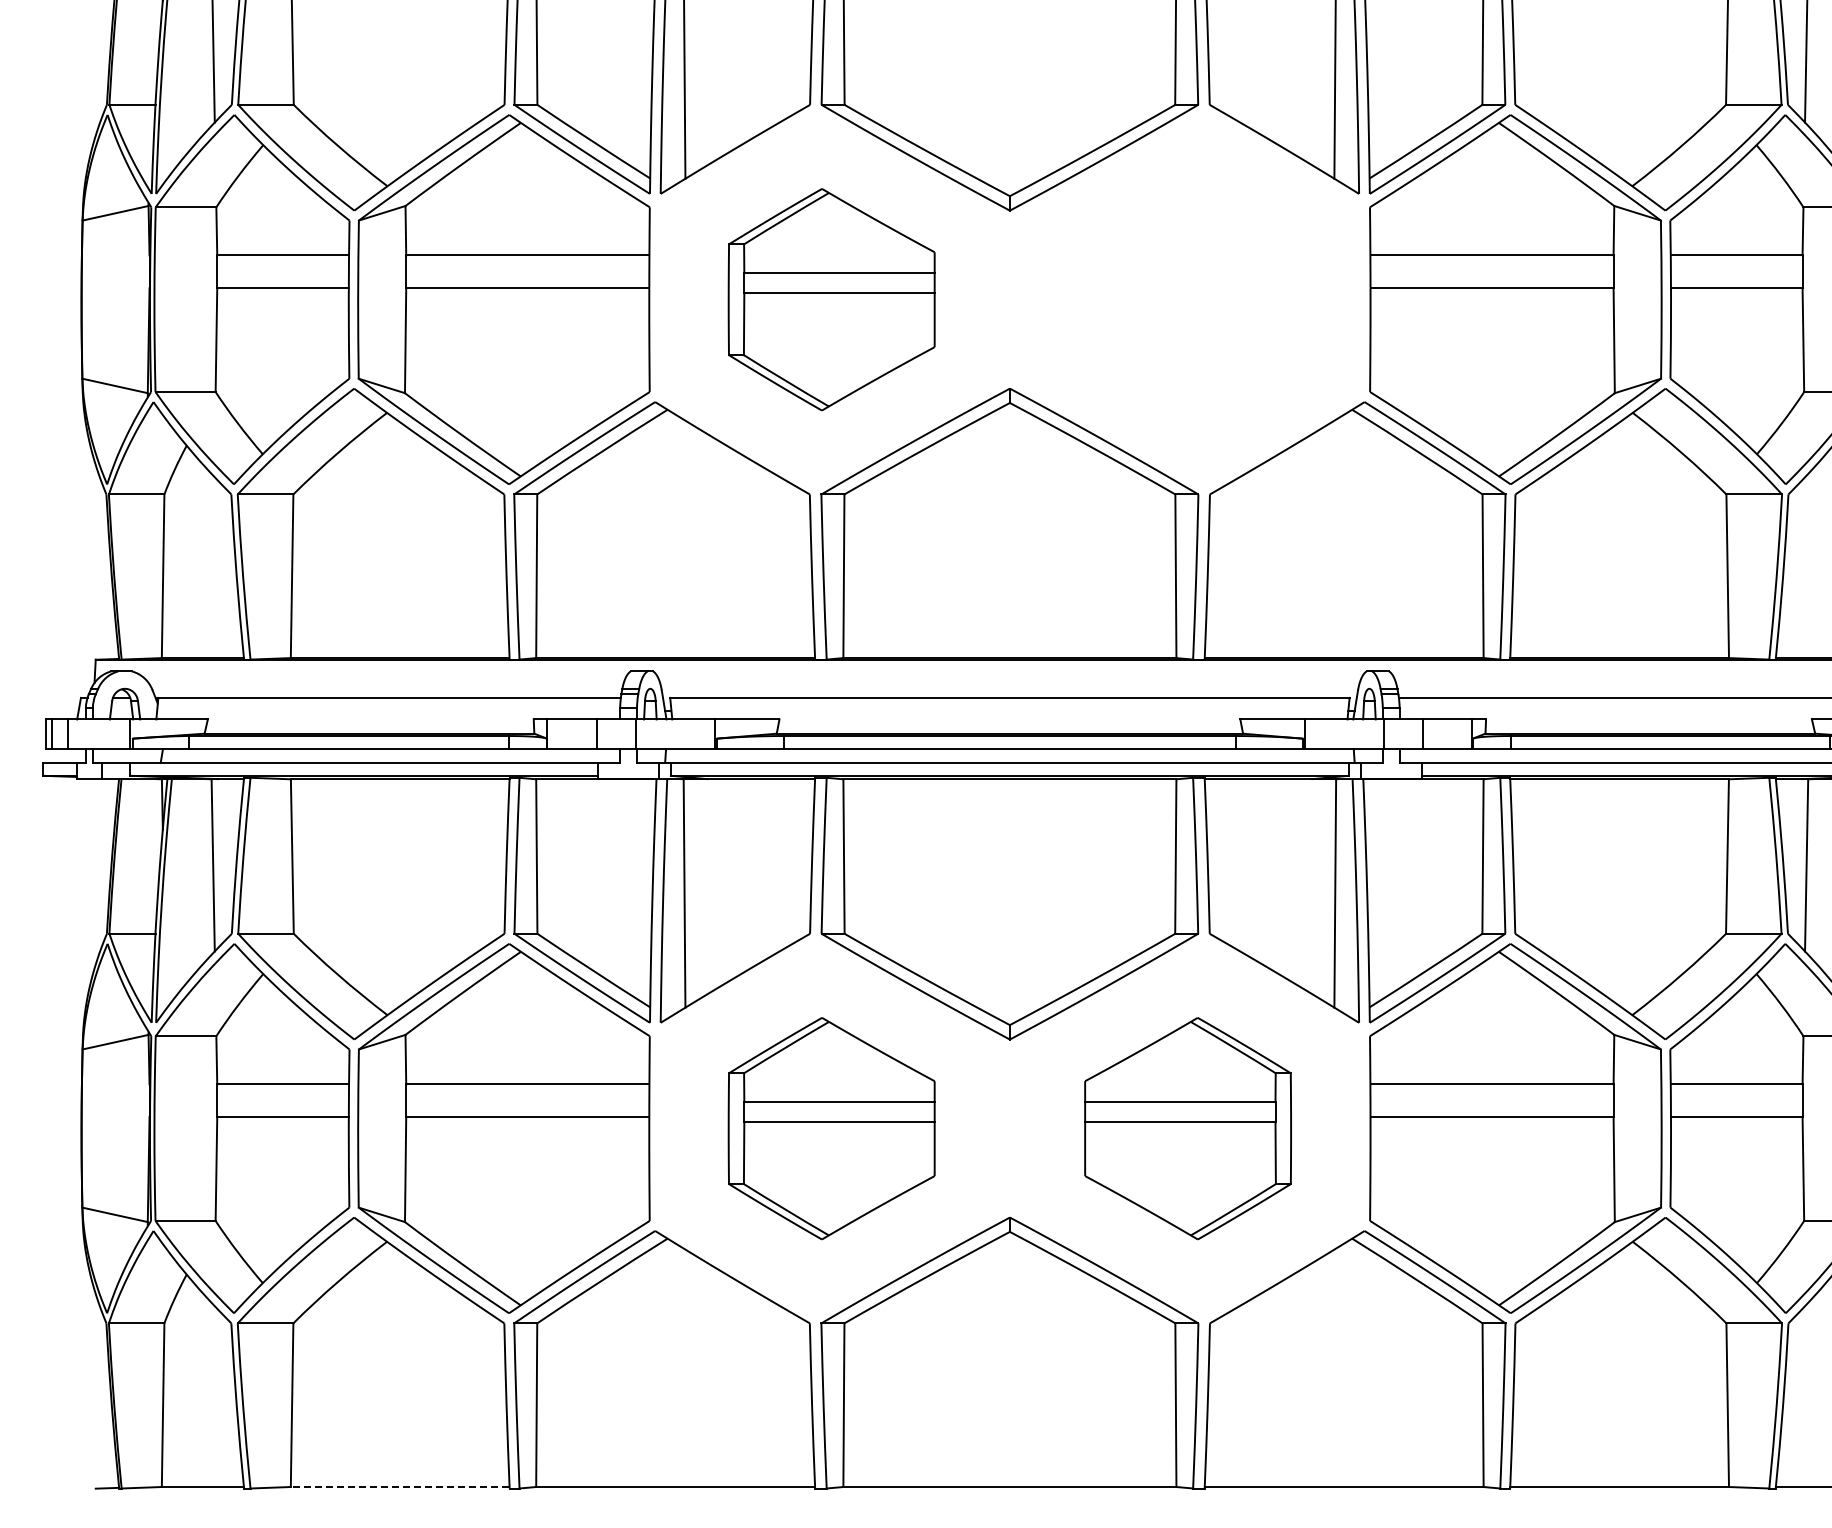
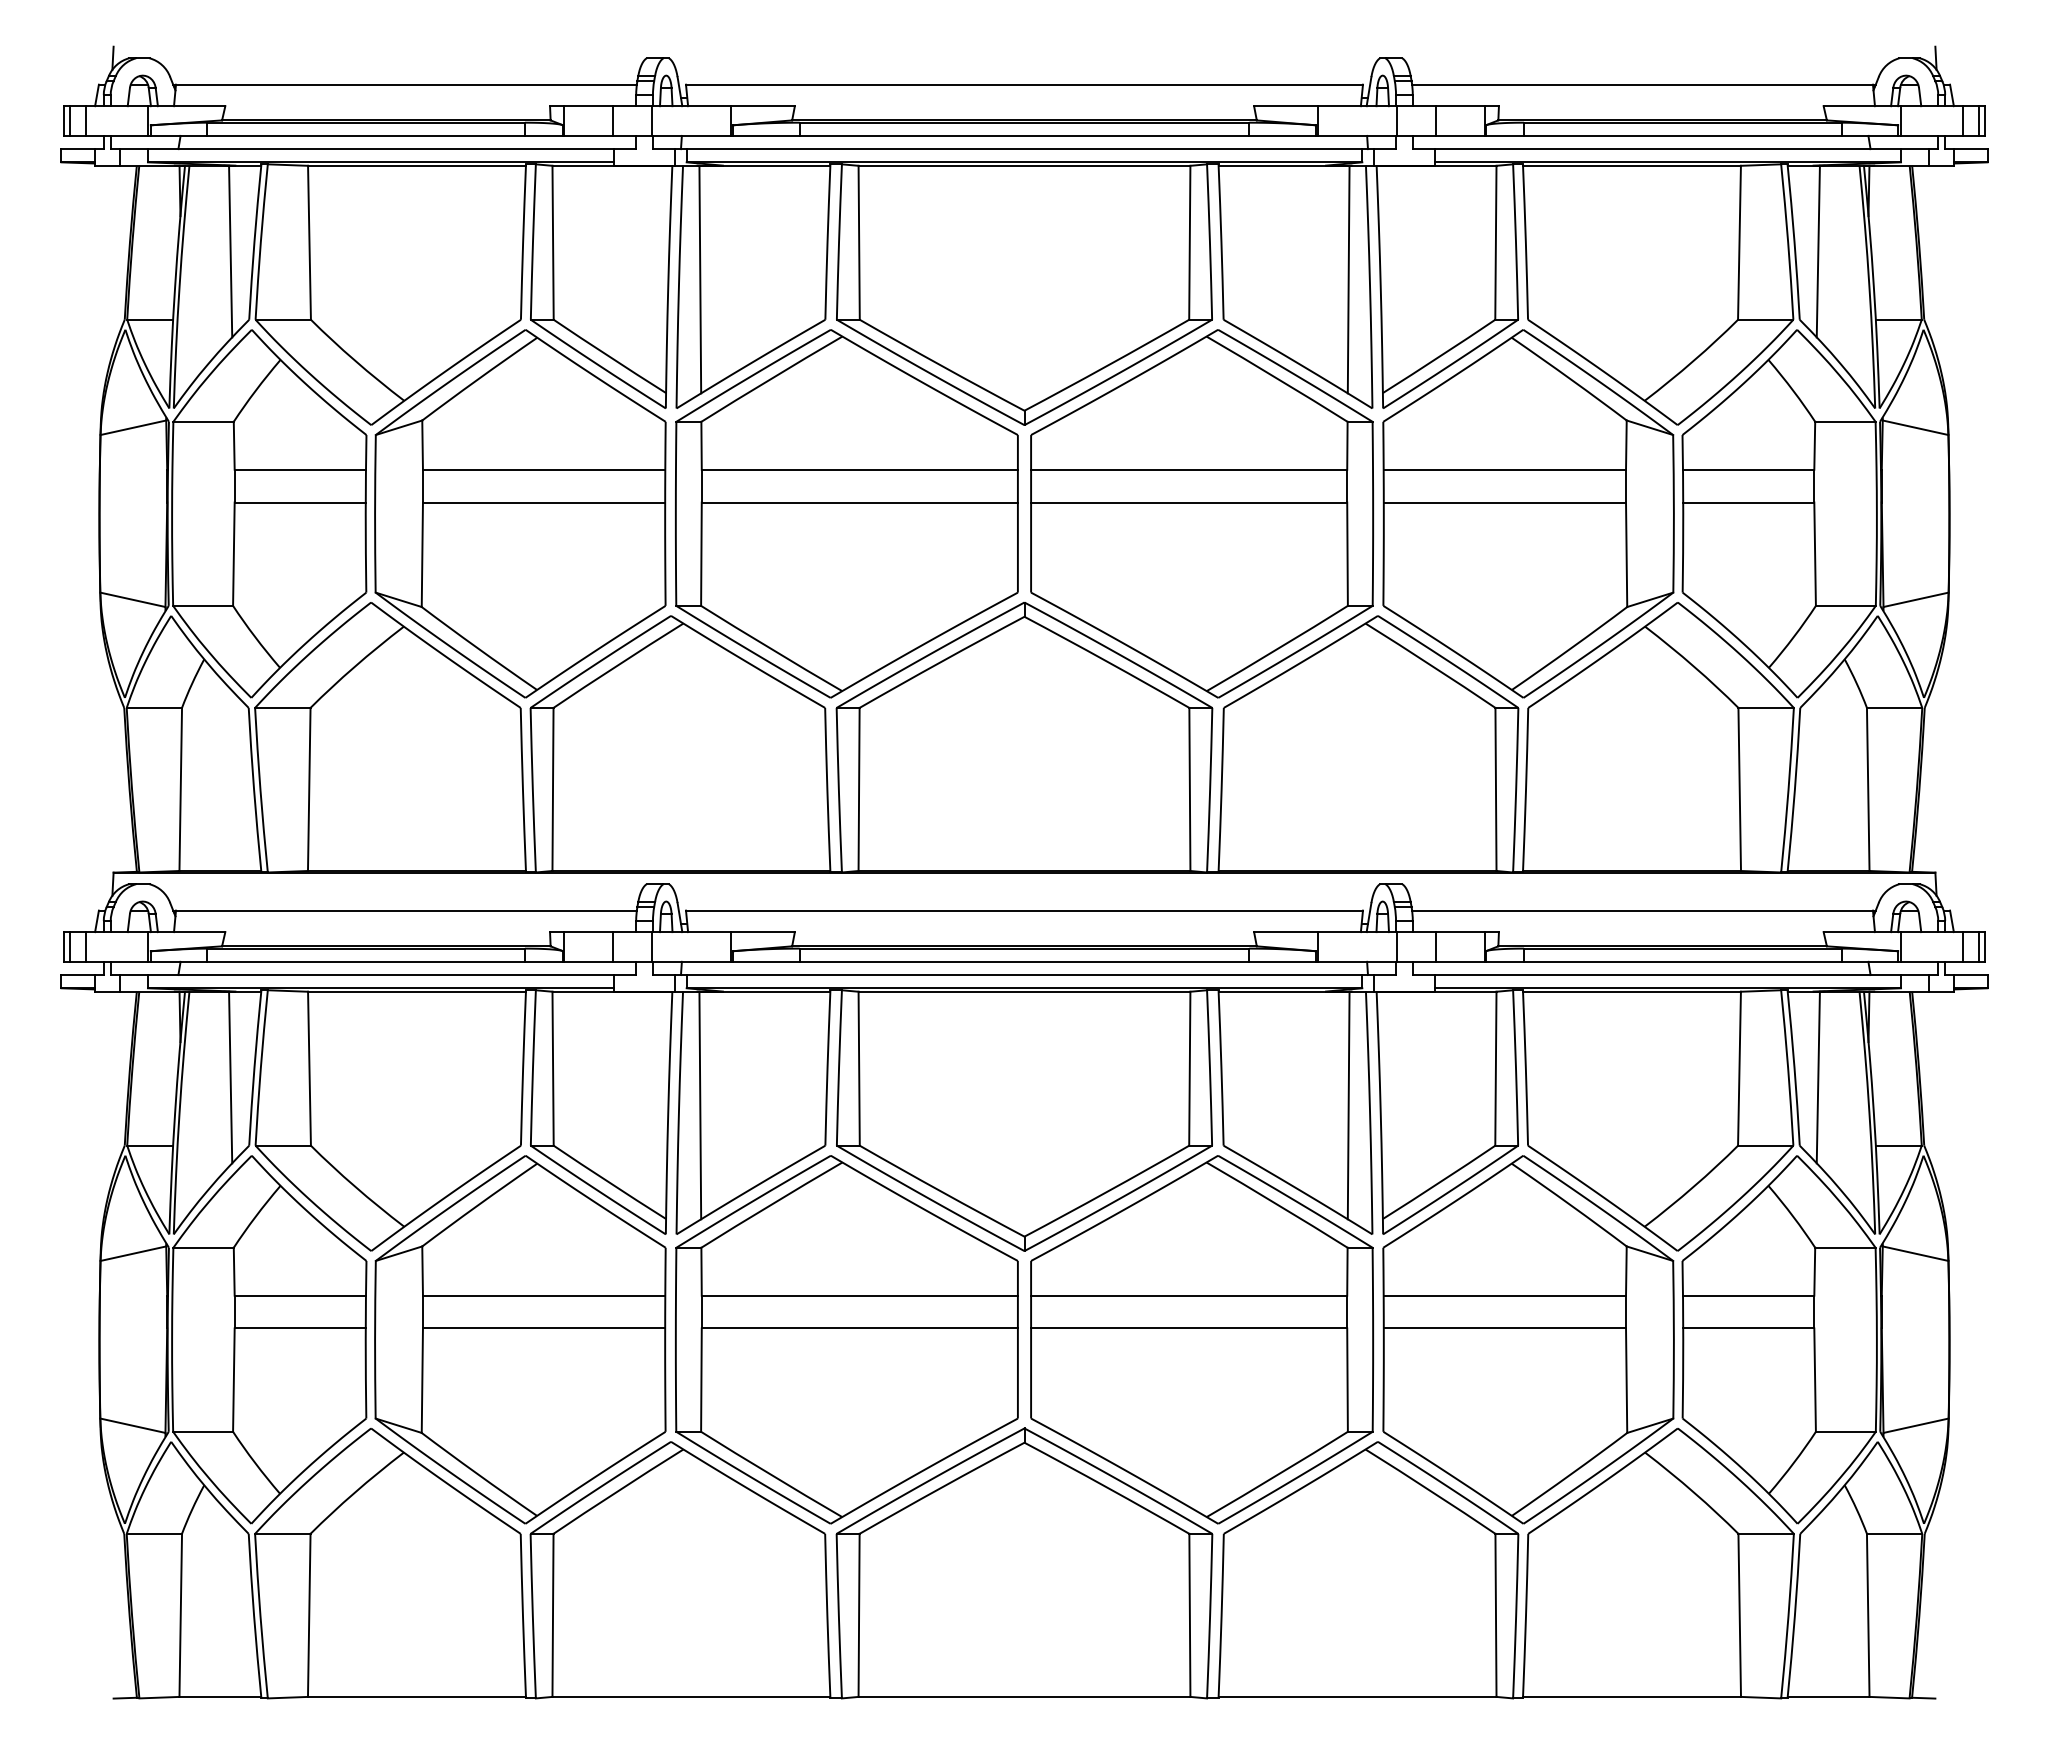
part: (831, 299) -> (846, 513), size x1.67
part: (1187, 299) -> (1201, 513), added
part: (831, 1128) -> (846, 1339), size x1.67
part: (1187, 1128) -> (1201, 1339), size x1.67
line: (399, 1486) -> (416, 1696), dashed -> solid

